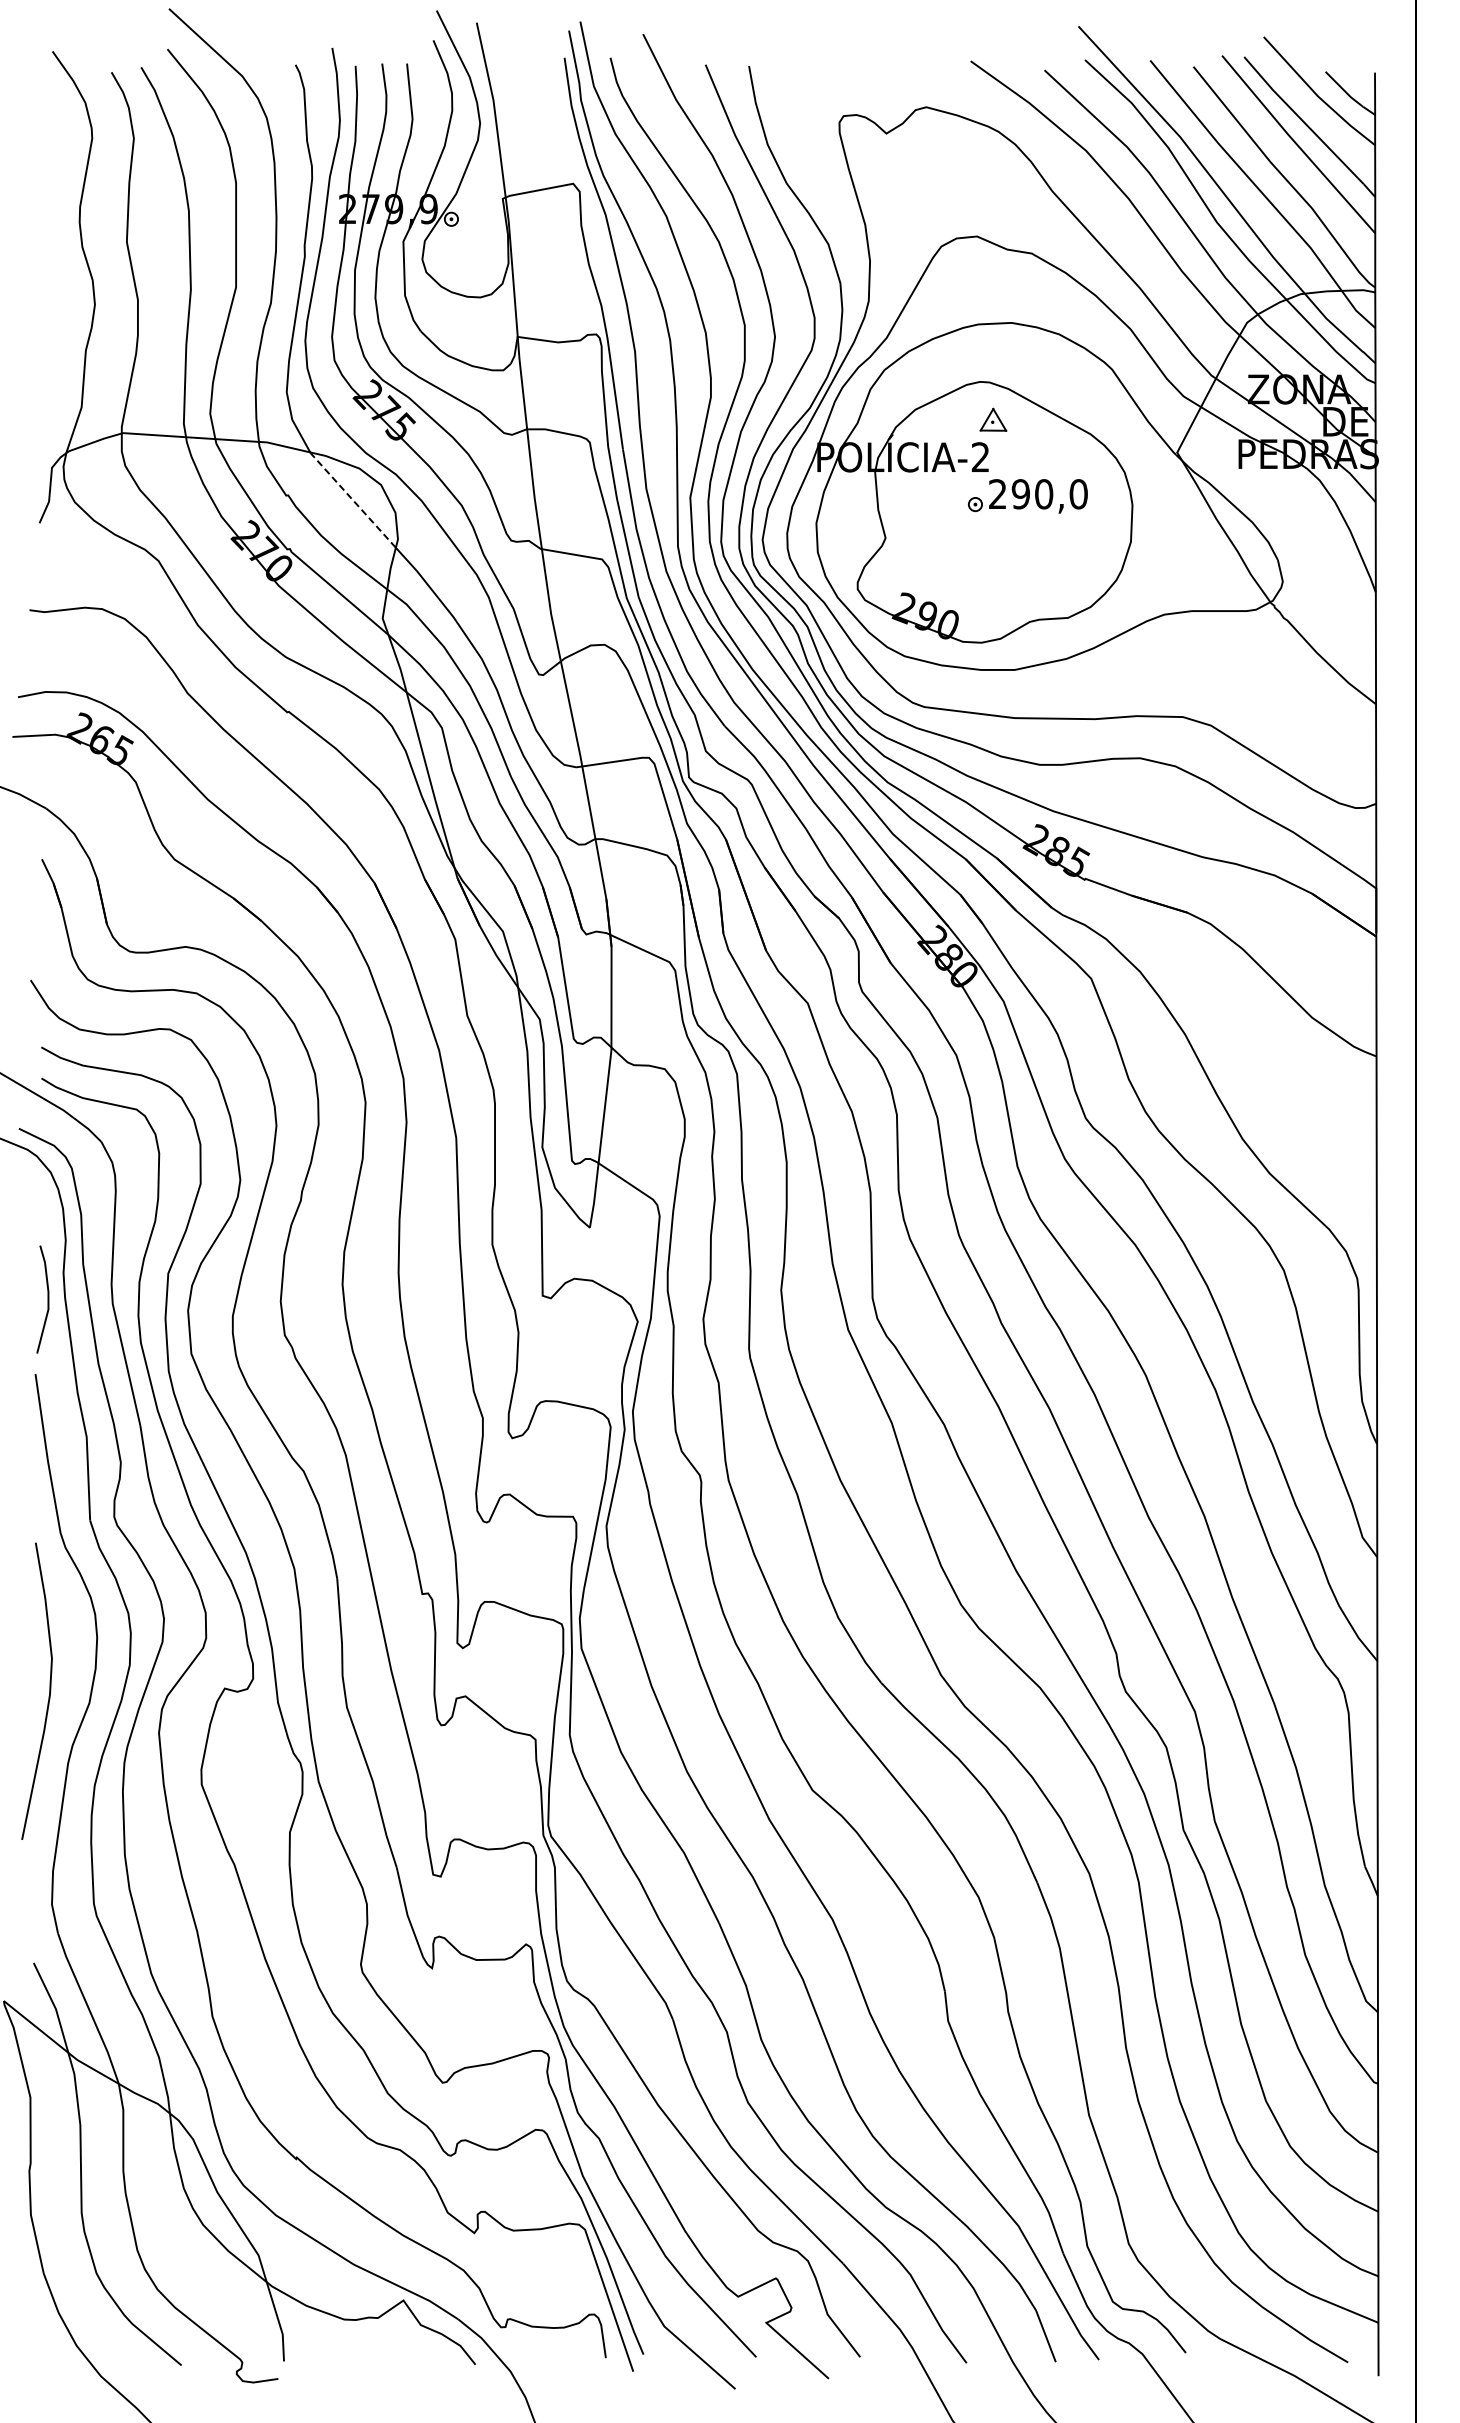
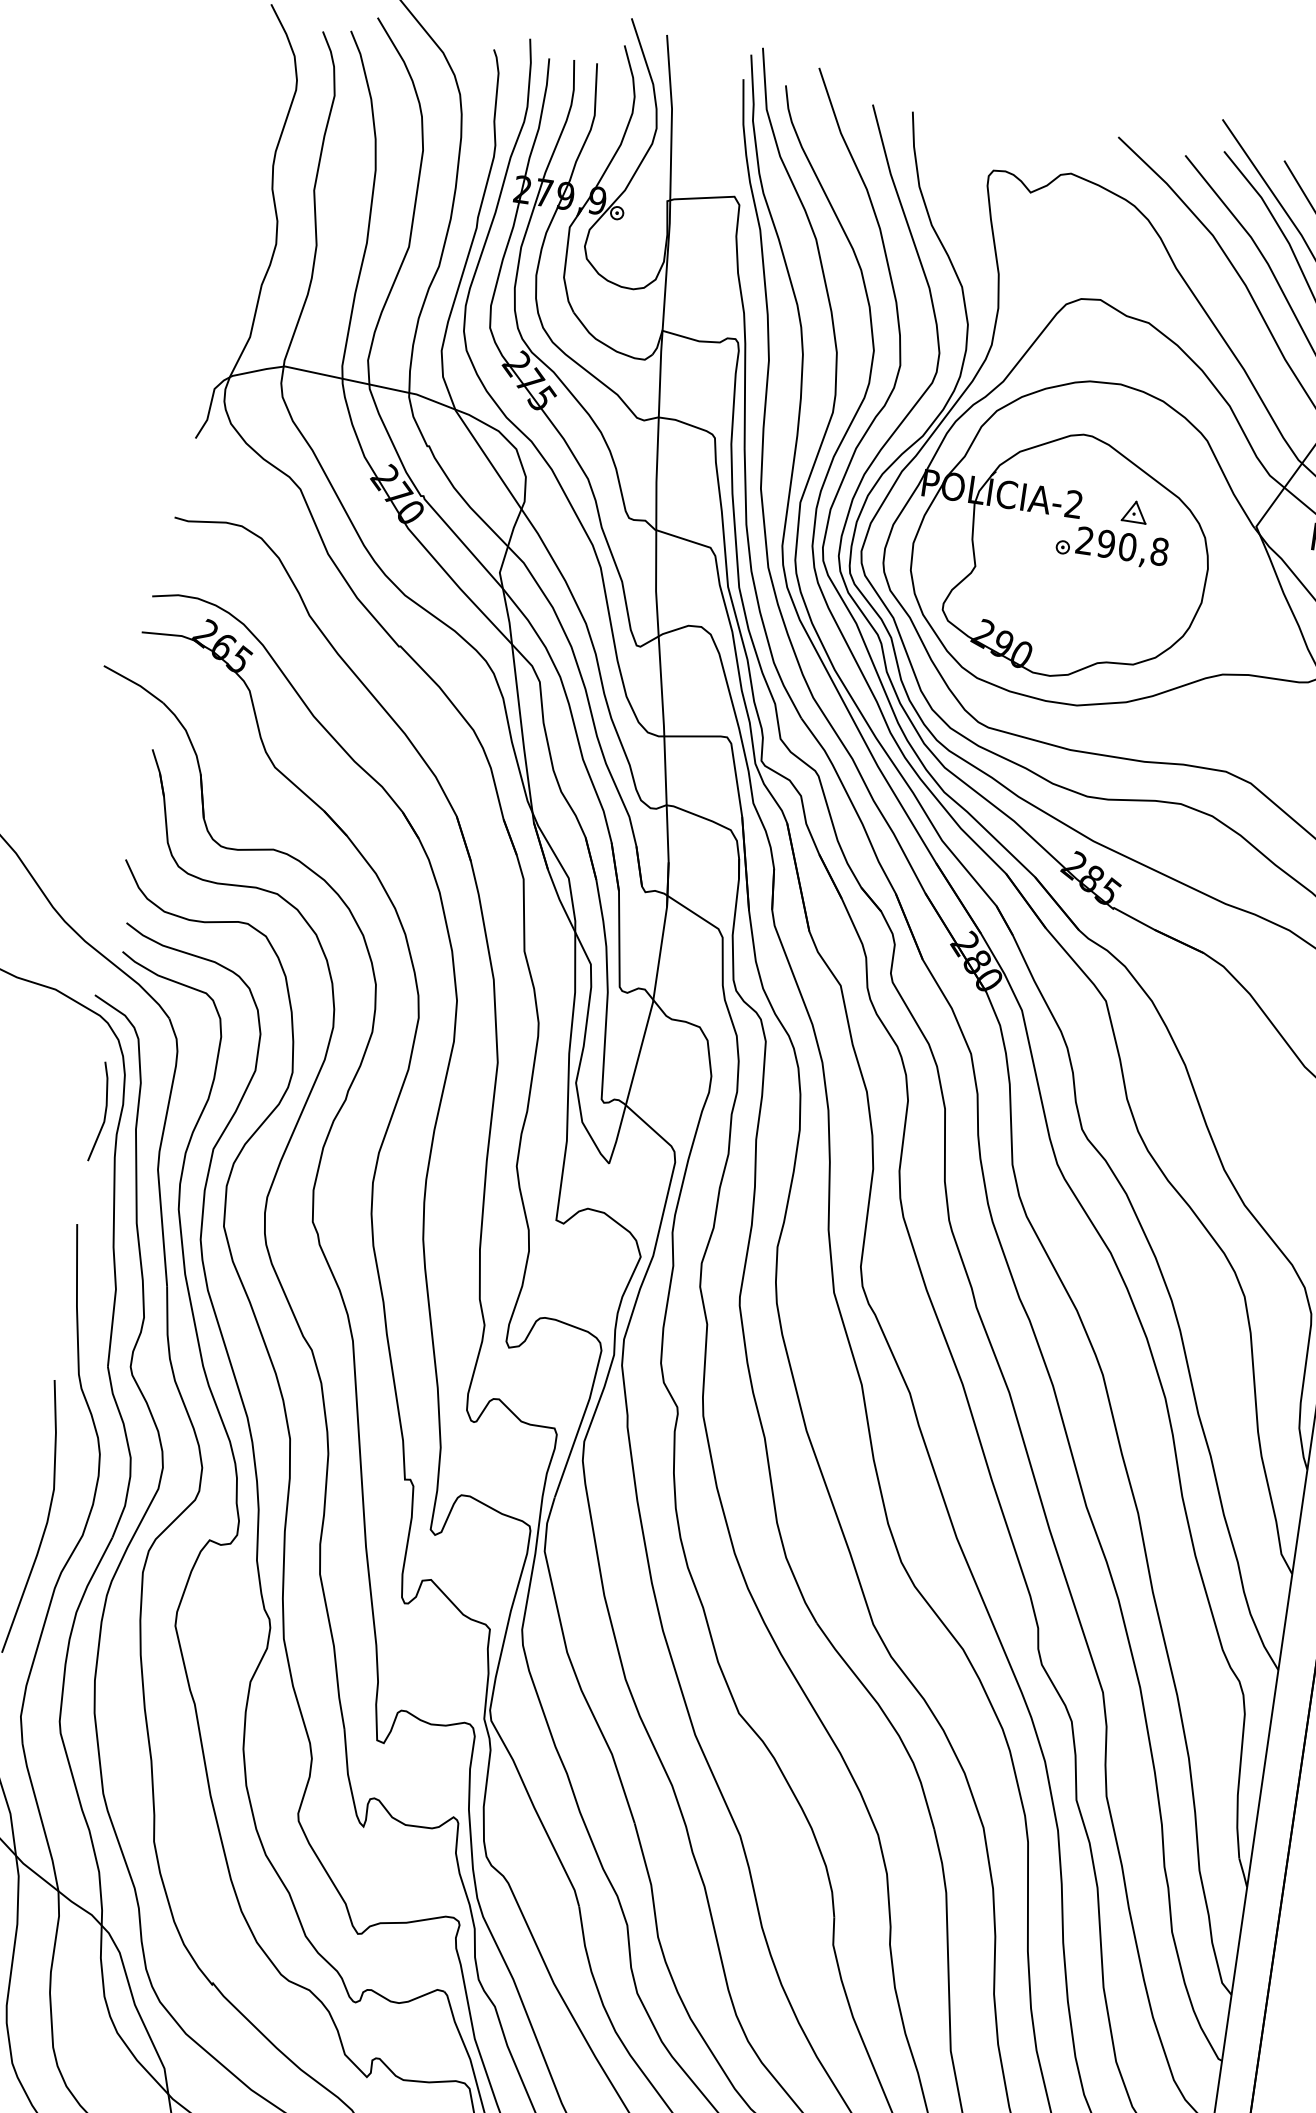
part: (993, 419) -> (1135, 511), moved
text: (1078, 494) -> (1159, 551), 290,0 -> 290,8
line: (352, 499) -> (487, 458), dashed -> solid
line: (47, 1299) -> (104, 1112), moved

